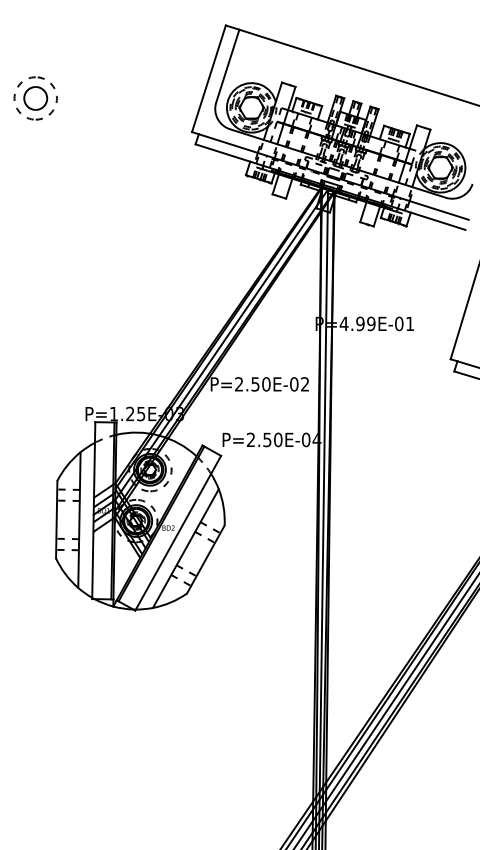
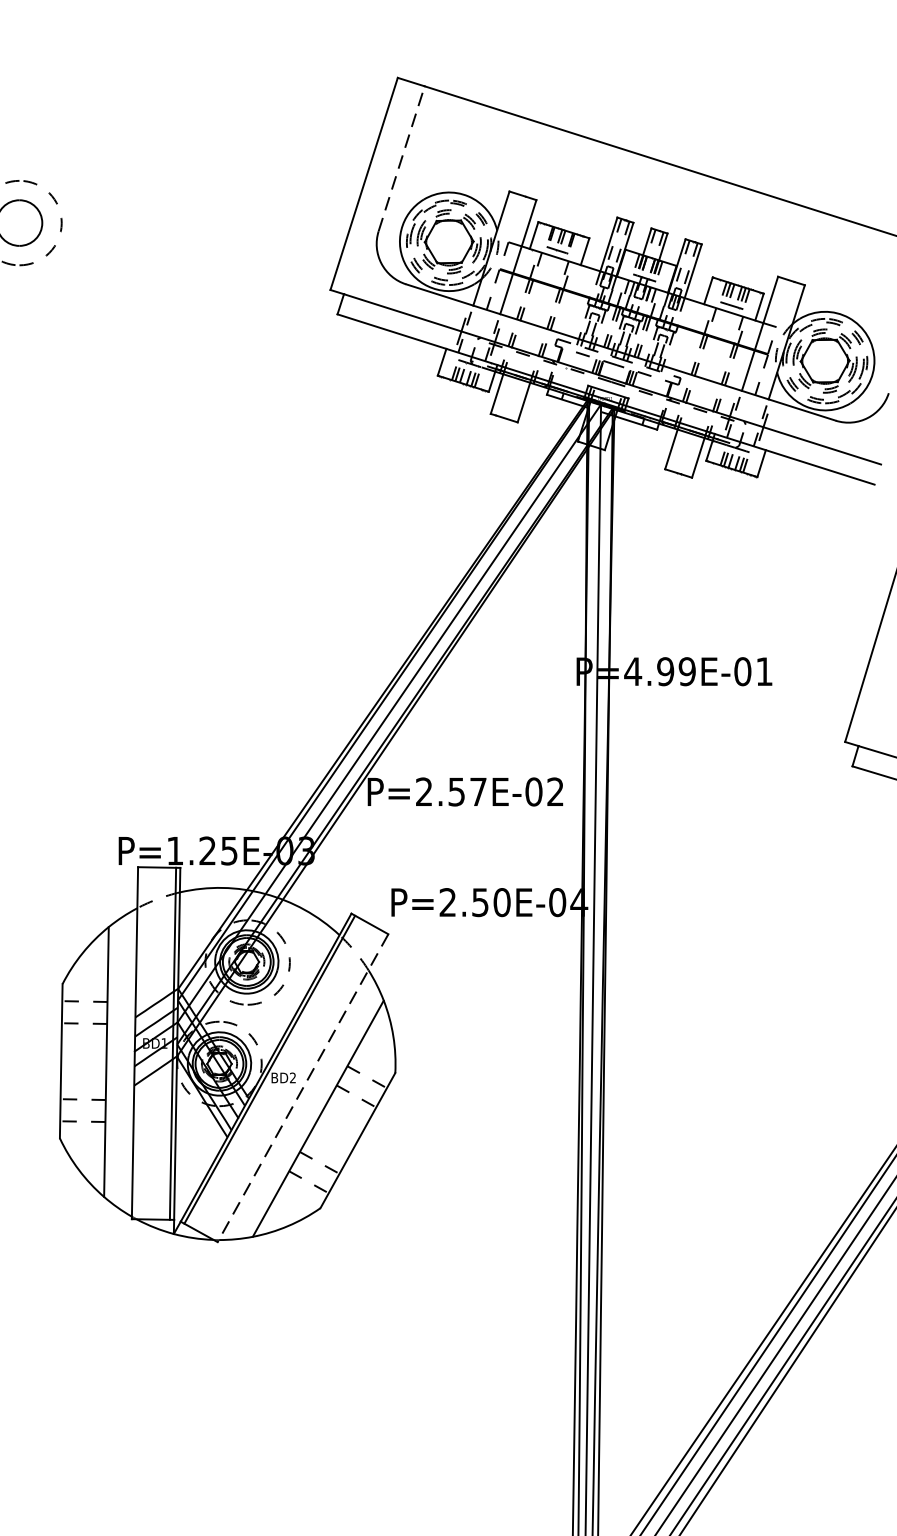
line: (227, 65) -> (401, 157), solid -> dashed
text: (266, 384) -> (478, 792), P=2.50E-02 -> P=2.57E-02
line: (177, 533) -> (301, 1088), solid -> dashed

